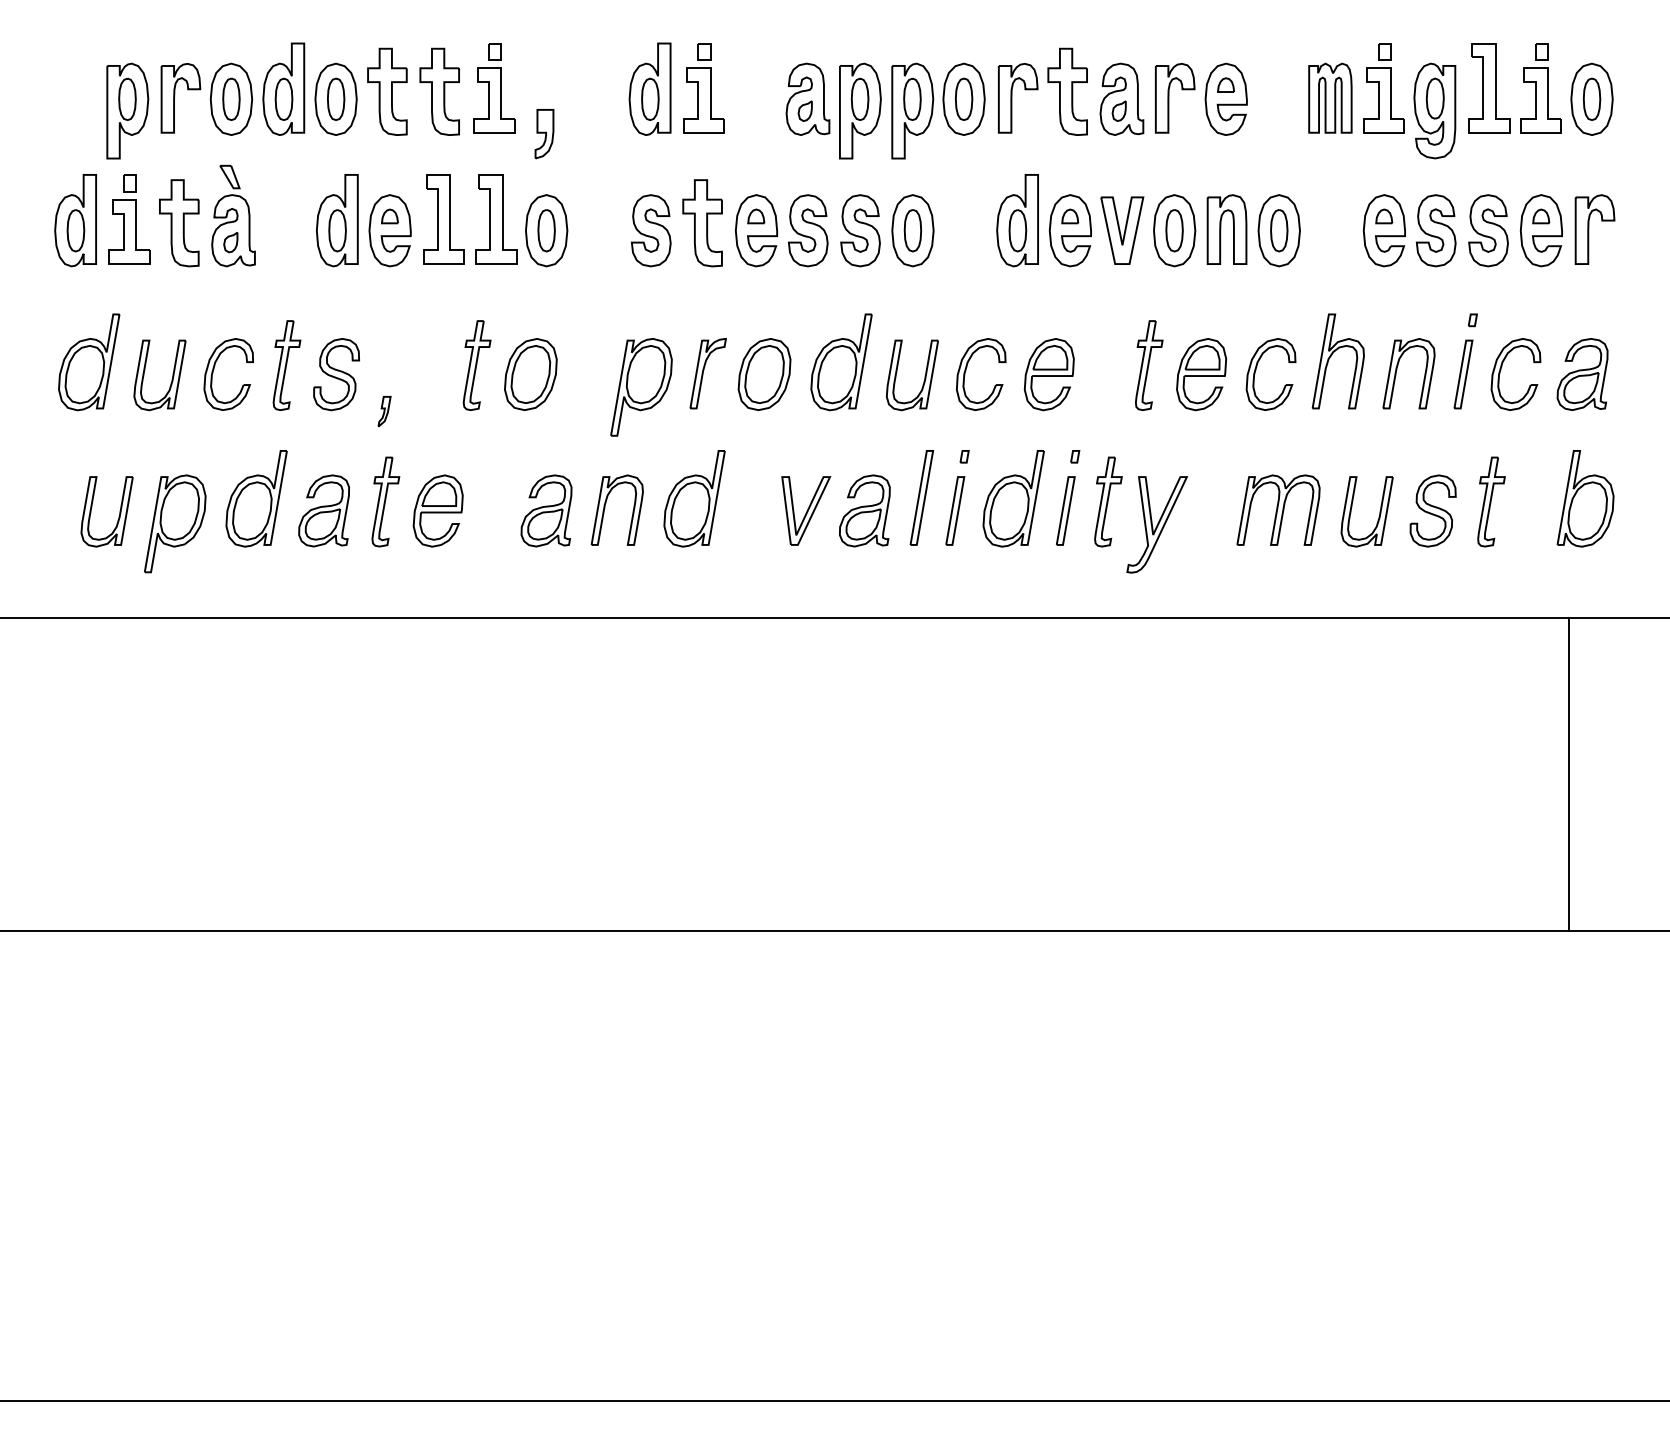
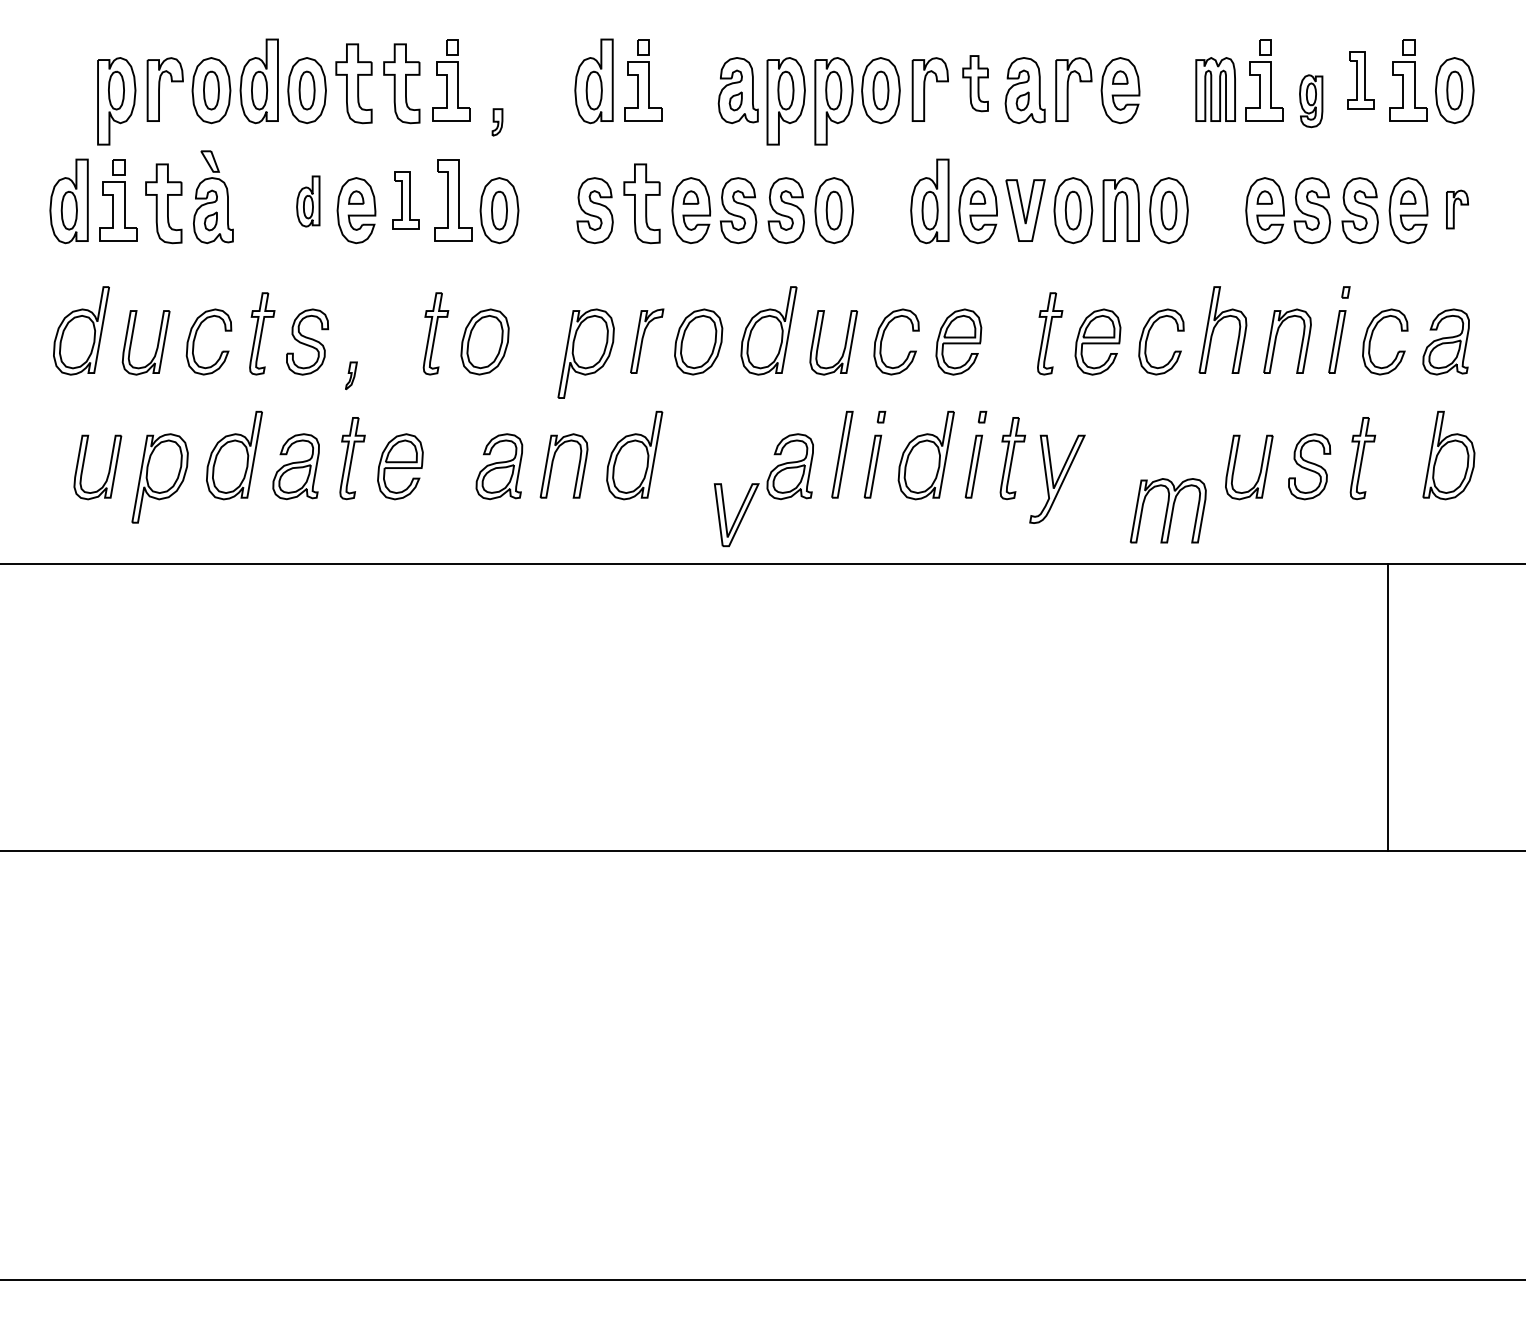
part: (1489, 88) -> (1361, 80), size x0.7
part: (1067, 91) -> (975, 83), size x0.7
part: (1434, 110) -> (1310, 100), size x0.6
part: (544, 134) -> (497, 122), size x0.6
part: (443, 219) -> (405, 200), size x0.7
part: (337, 220) -> (308, 201), size x0.6
part: (1594, 229) -> (1457, 209), size x0.6
part: (1278, 509) -> (1168, 510), moved
part: (806, 510) -> (736, 514), moved
line: (1569, 774) -> (1387, 707), moved

